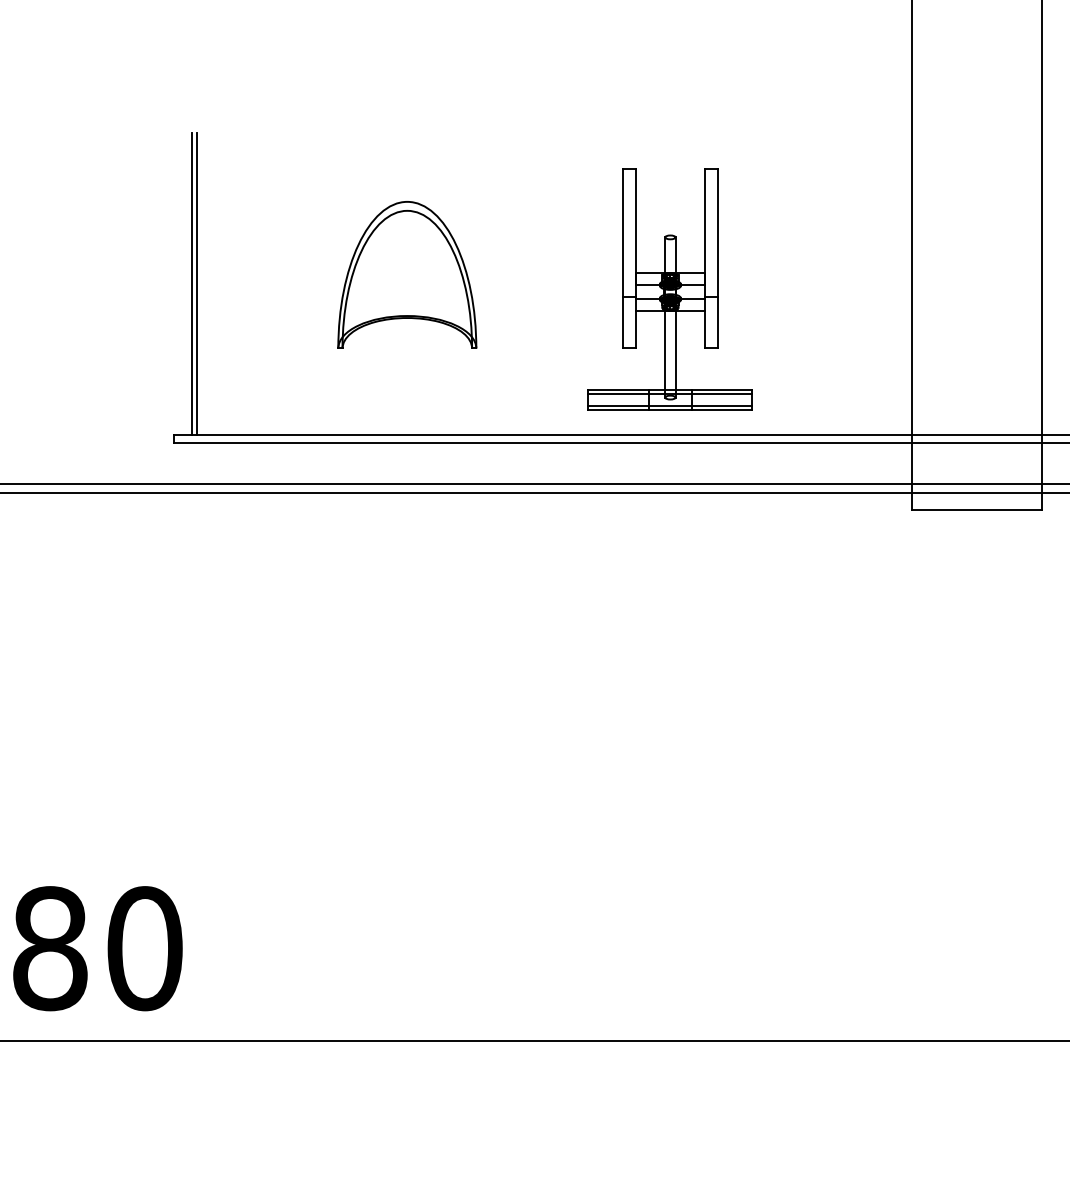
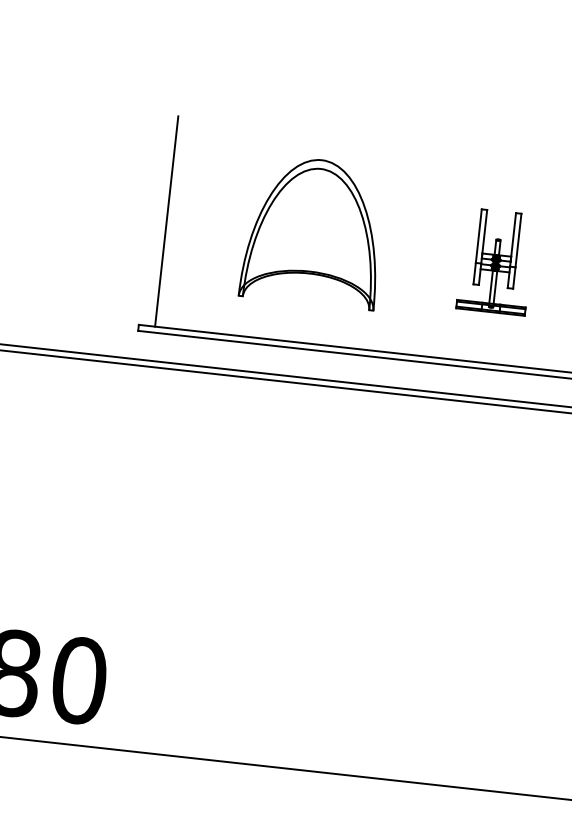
part: (407, 274) -> (314, 231), size x1.4
line: (191, 283) -> (162, 220), removed
part: (669, 289) -> (495, 261), size x0.6

